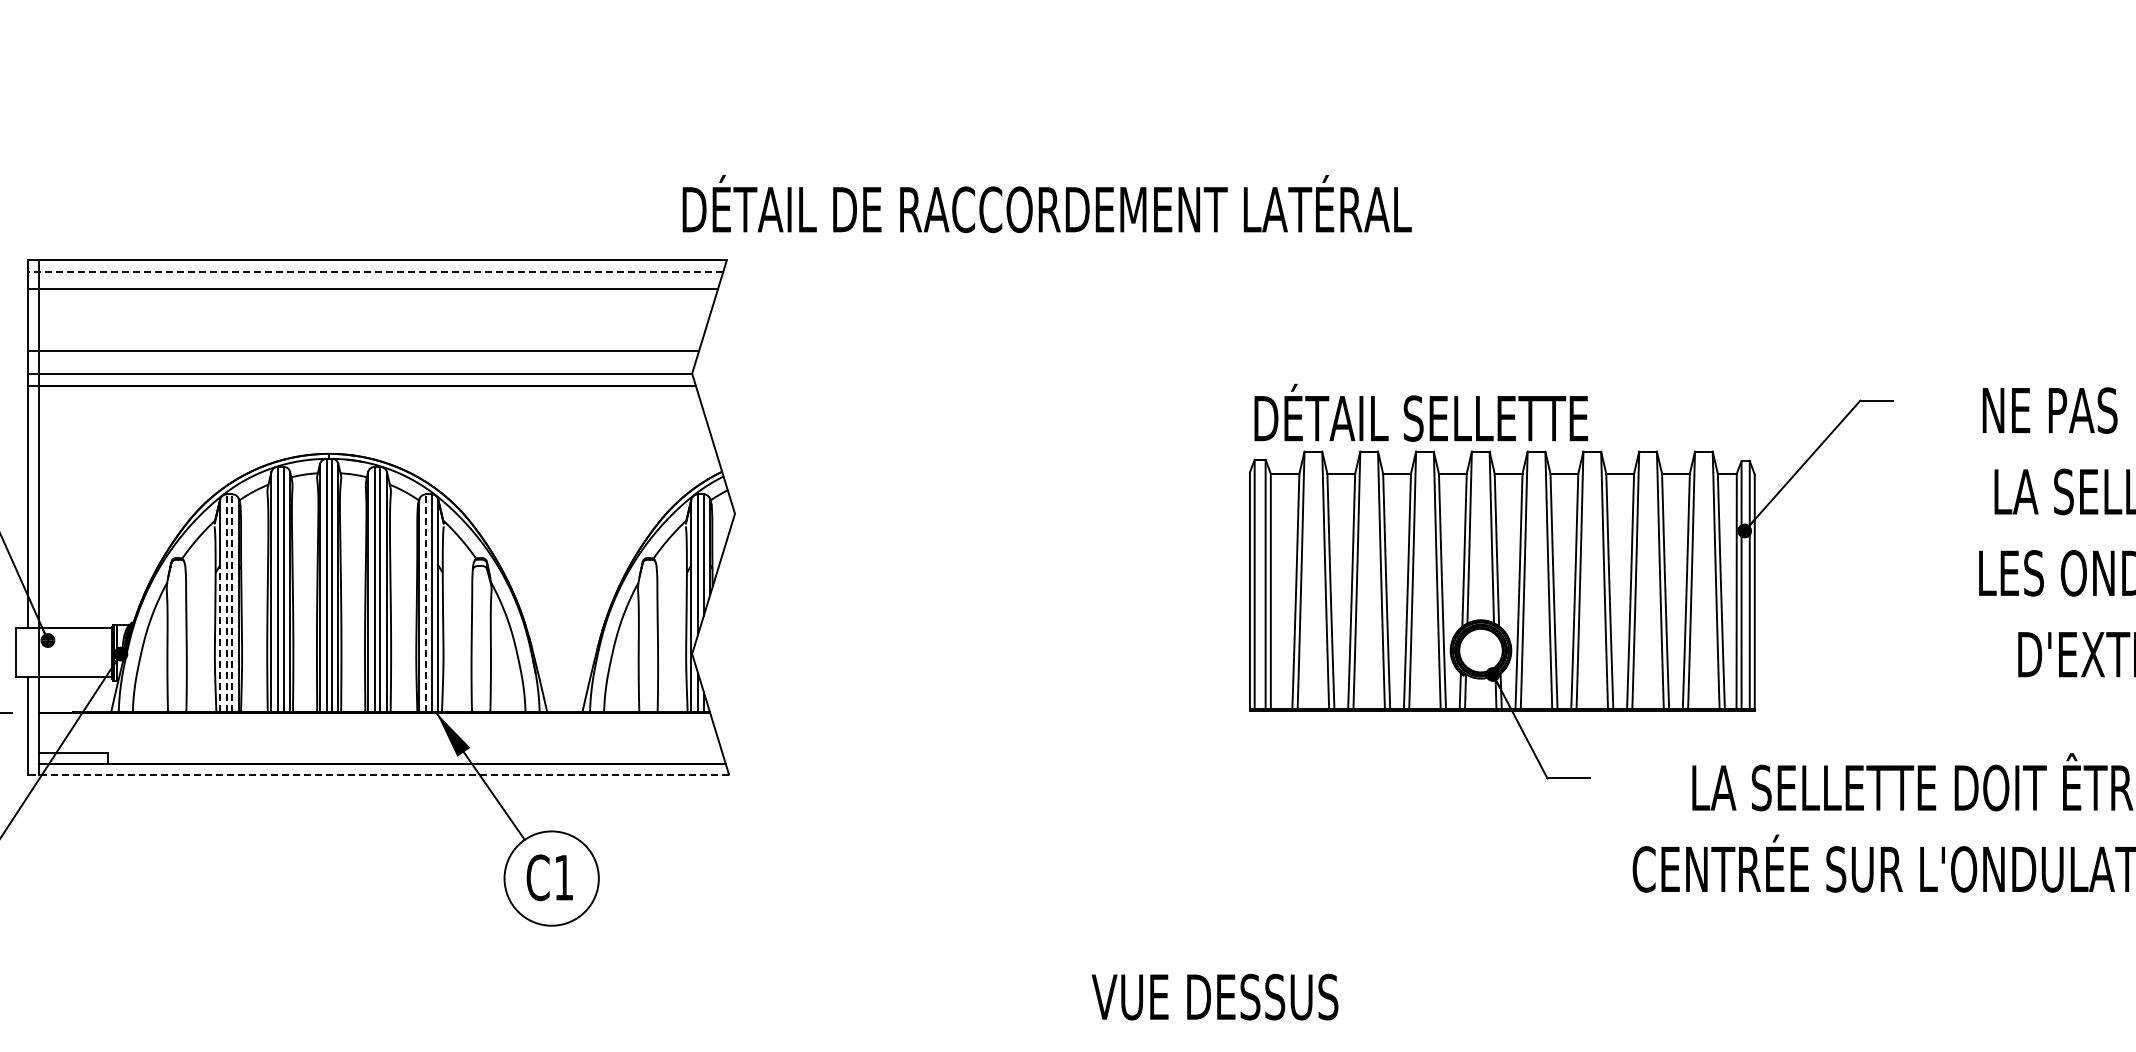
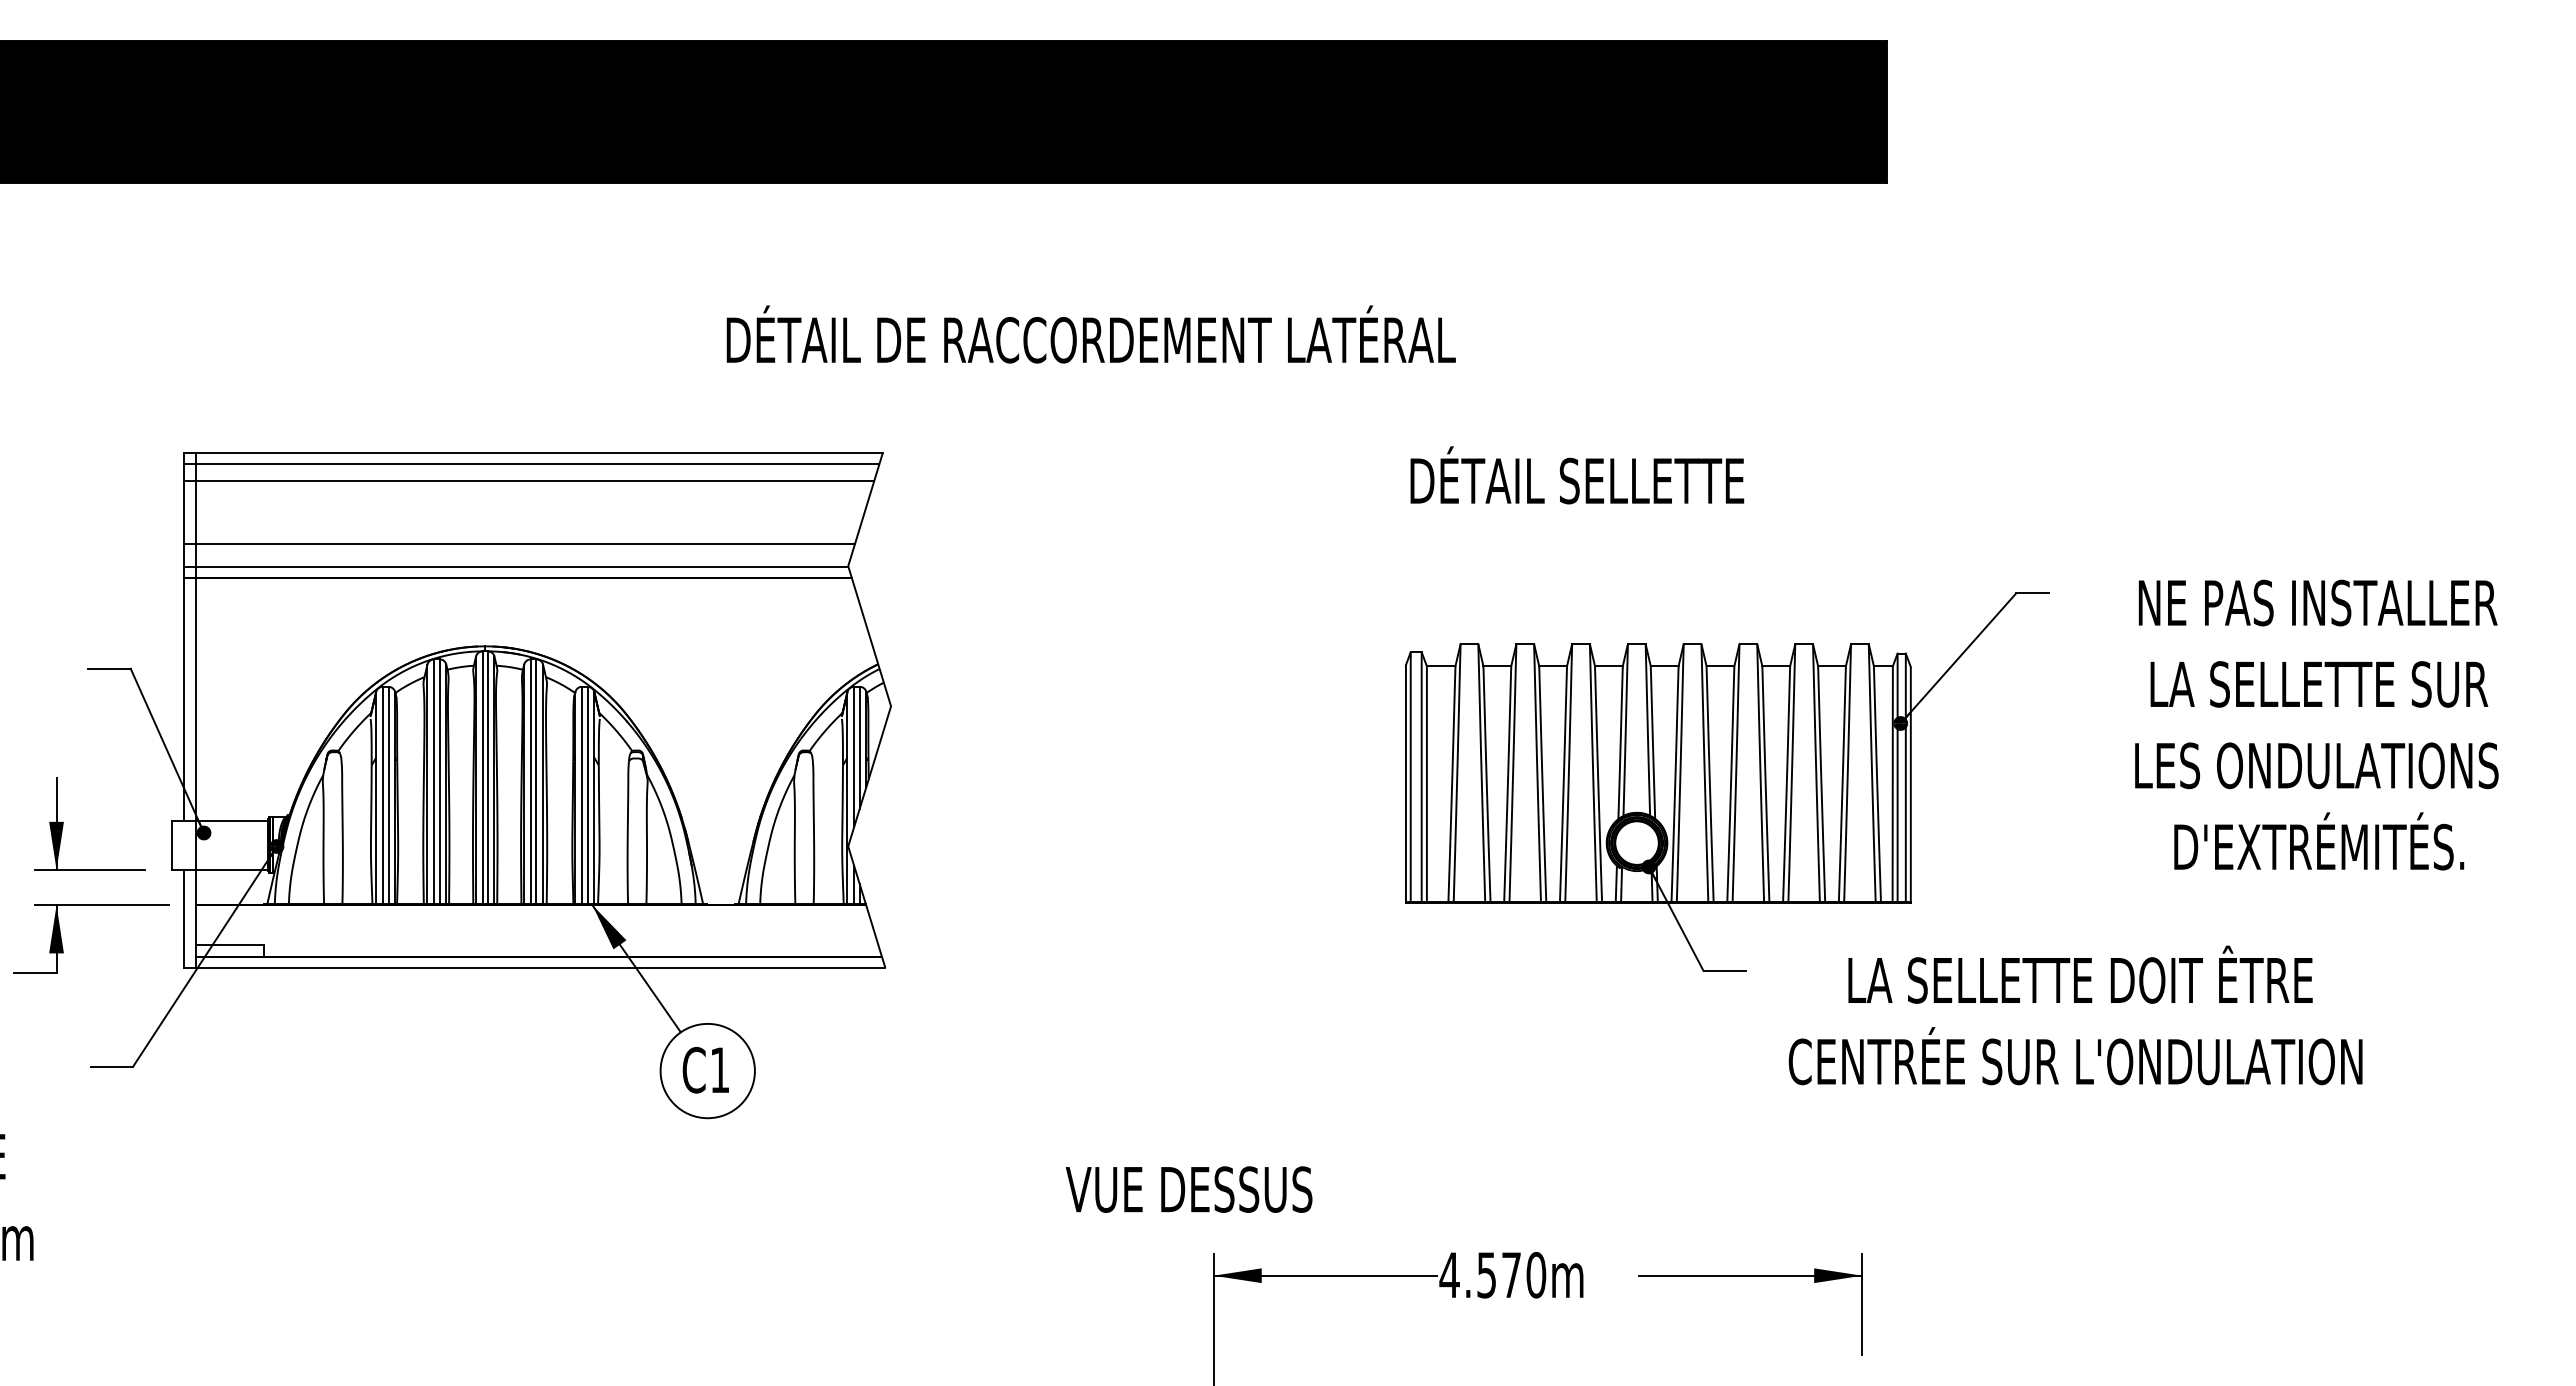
text: (1046, 204) -> (1090, 334), moved
line: (375, 272) -> (531, 464), dashed -> solid
text: (1421, 413) -> (1577, 475), moved
line: (226, 603) -> (382, 795), dashed -> solid
line: (232, 603) -> (388, 795), dashed -> solid
line: (426, 603) -> (582, 795), dashed -> solid
line: (220, 638) -> (376, 830), dashed -> solid
line: (378, 775) -> (534, 967), dashed -> solid
text: (1214, 997) -> (1188, 1189), moved

